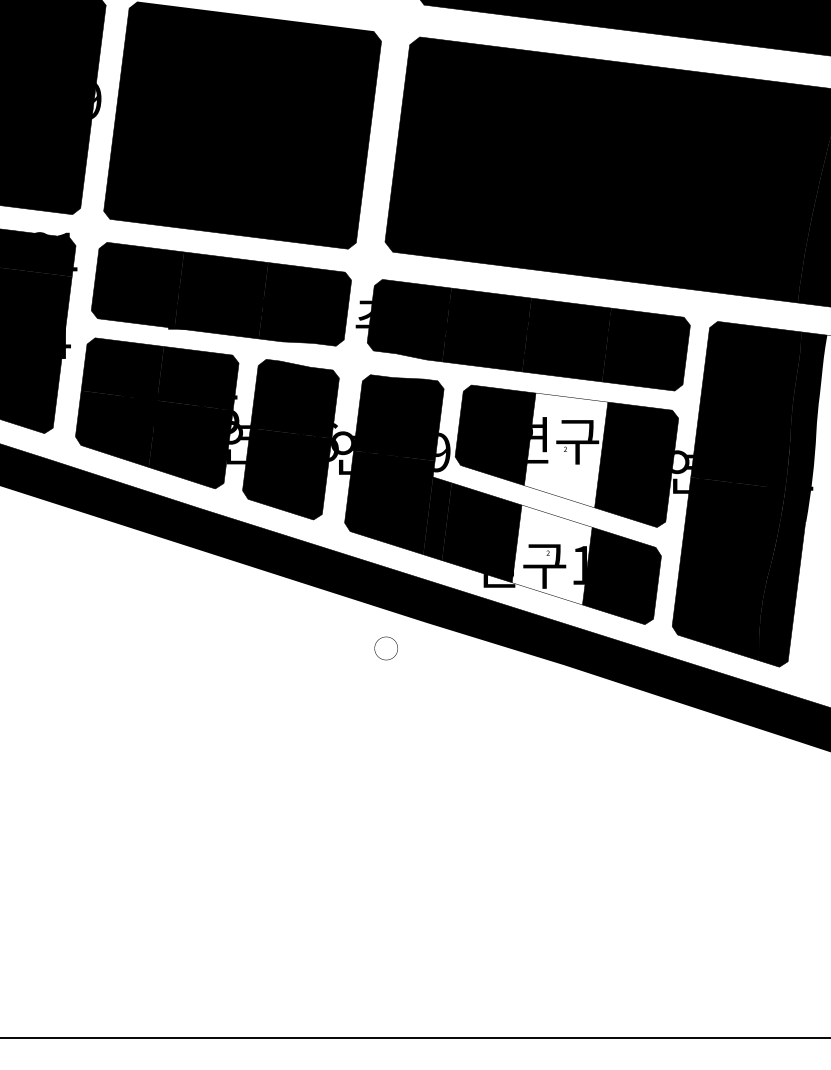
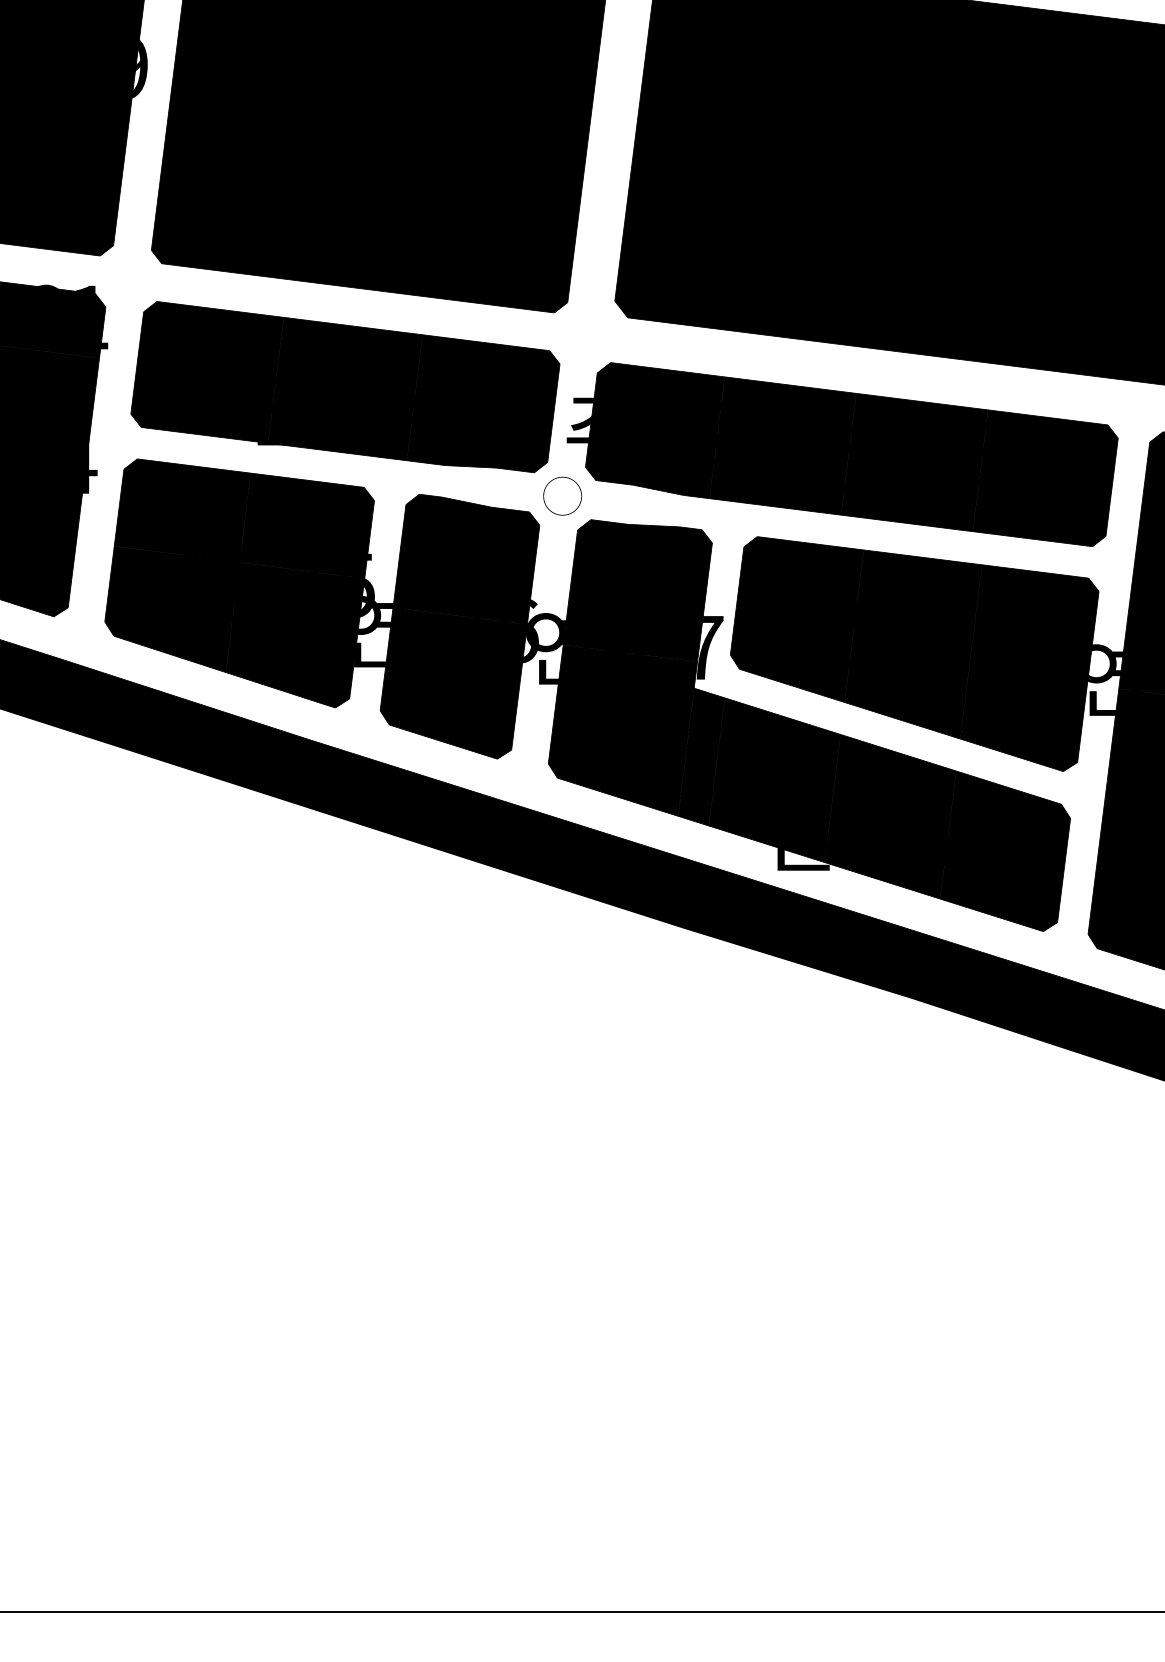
fill: (565, 450) -> (912, 644), added
text: (441, 452) -> (708, 647), 9 -> 7
fill: (552, 554) -> (890, 815), added
part: (385, 648) -> (561, 496), moved

